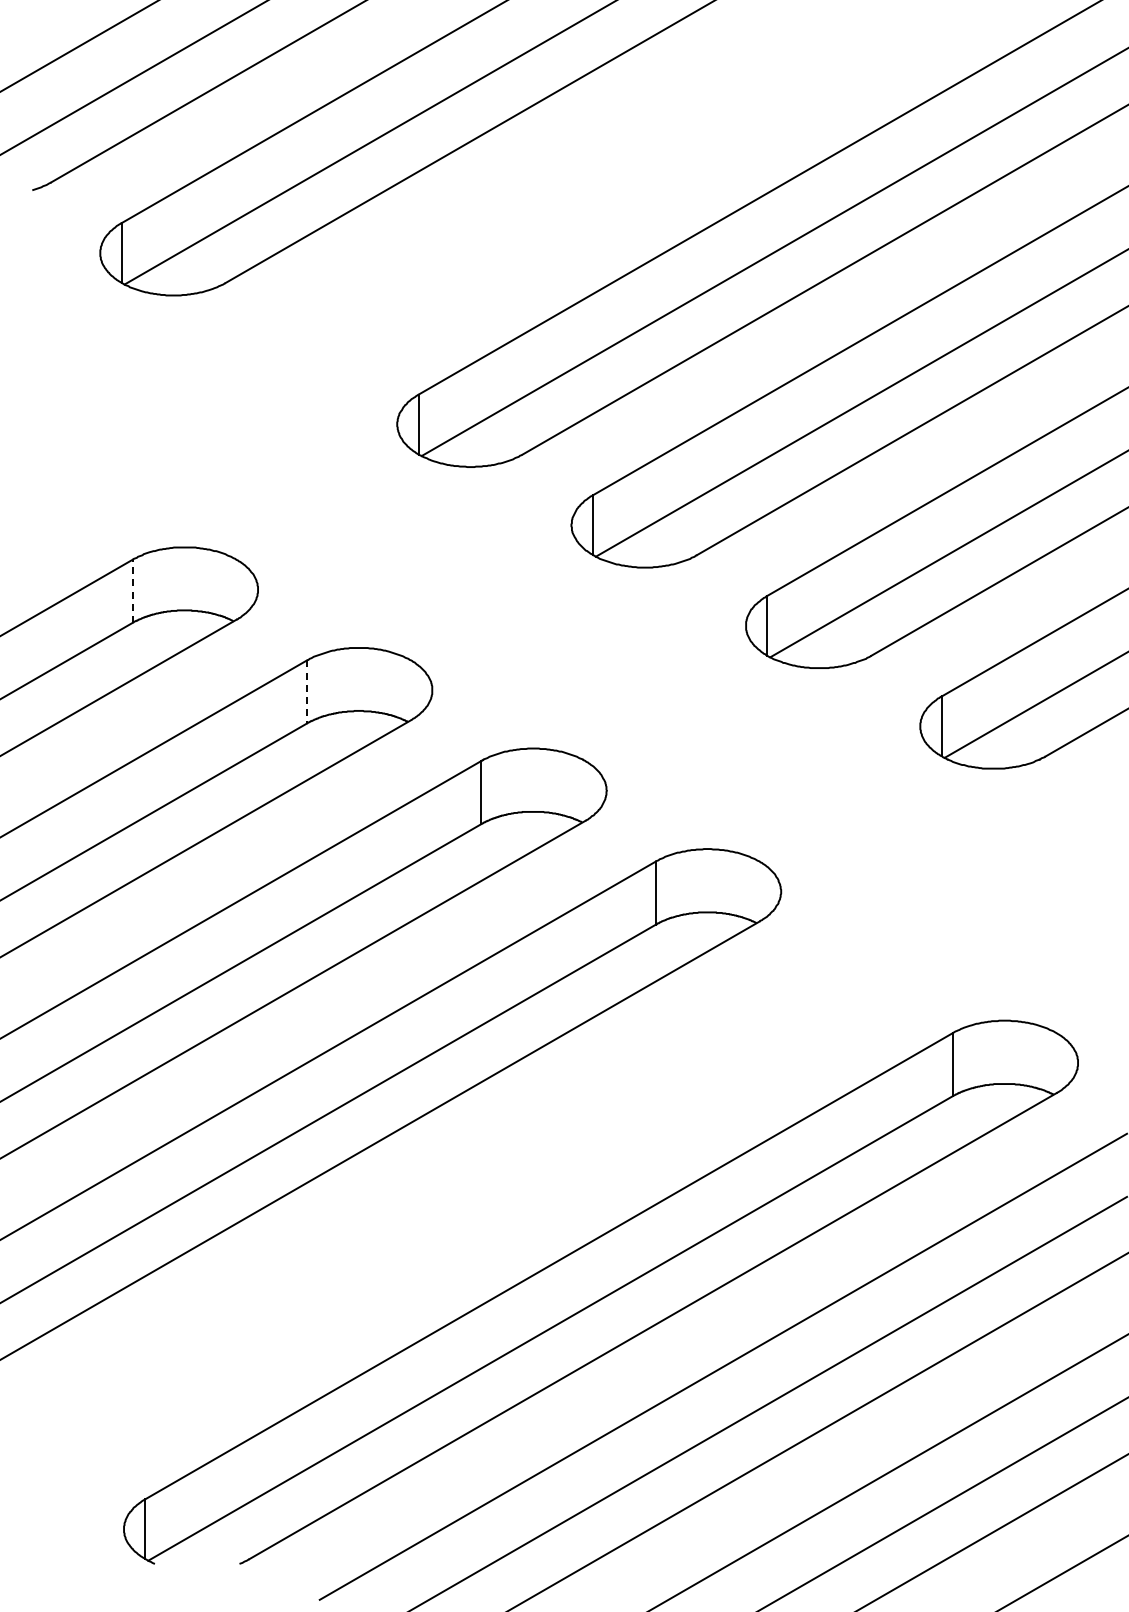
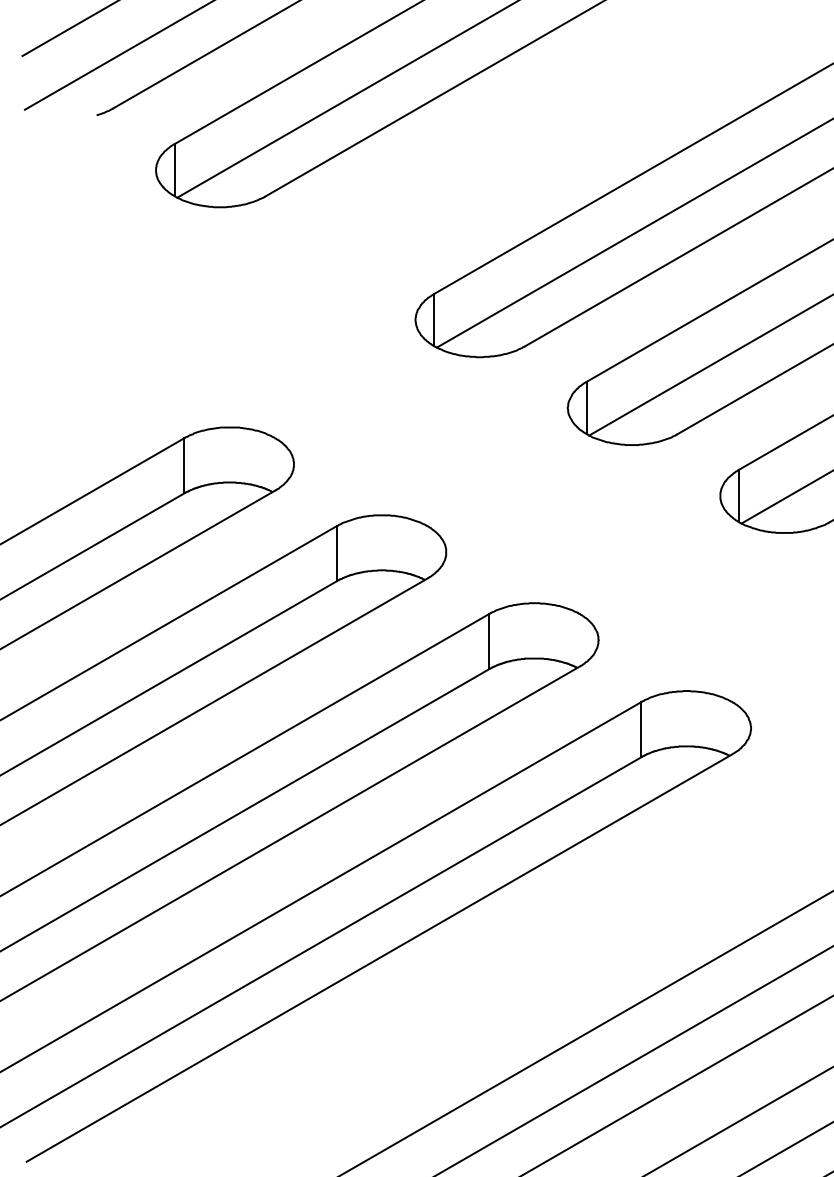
line: (132, 591) -> (184, 465), dashed -> solid
line: (307, 691) -> (337, 553), dashed -> solid

